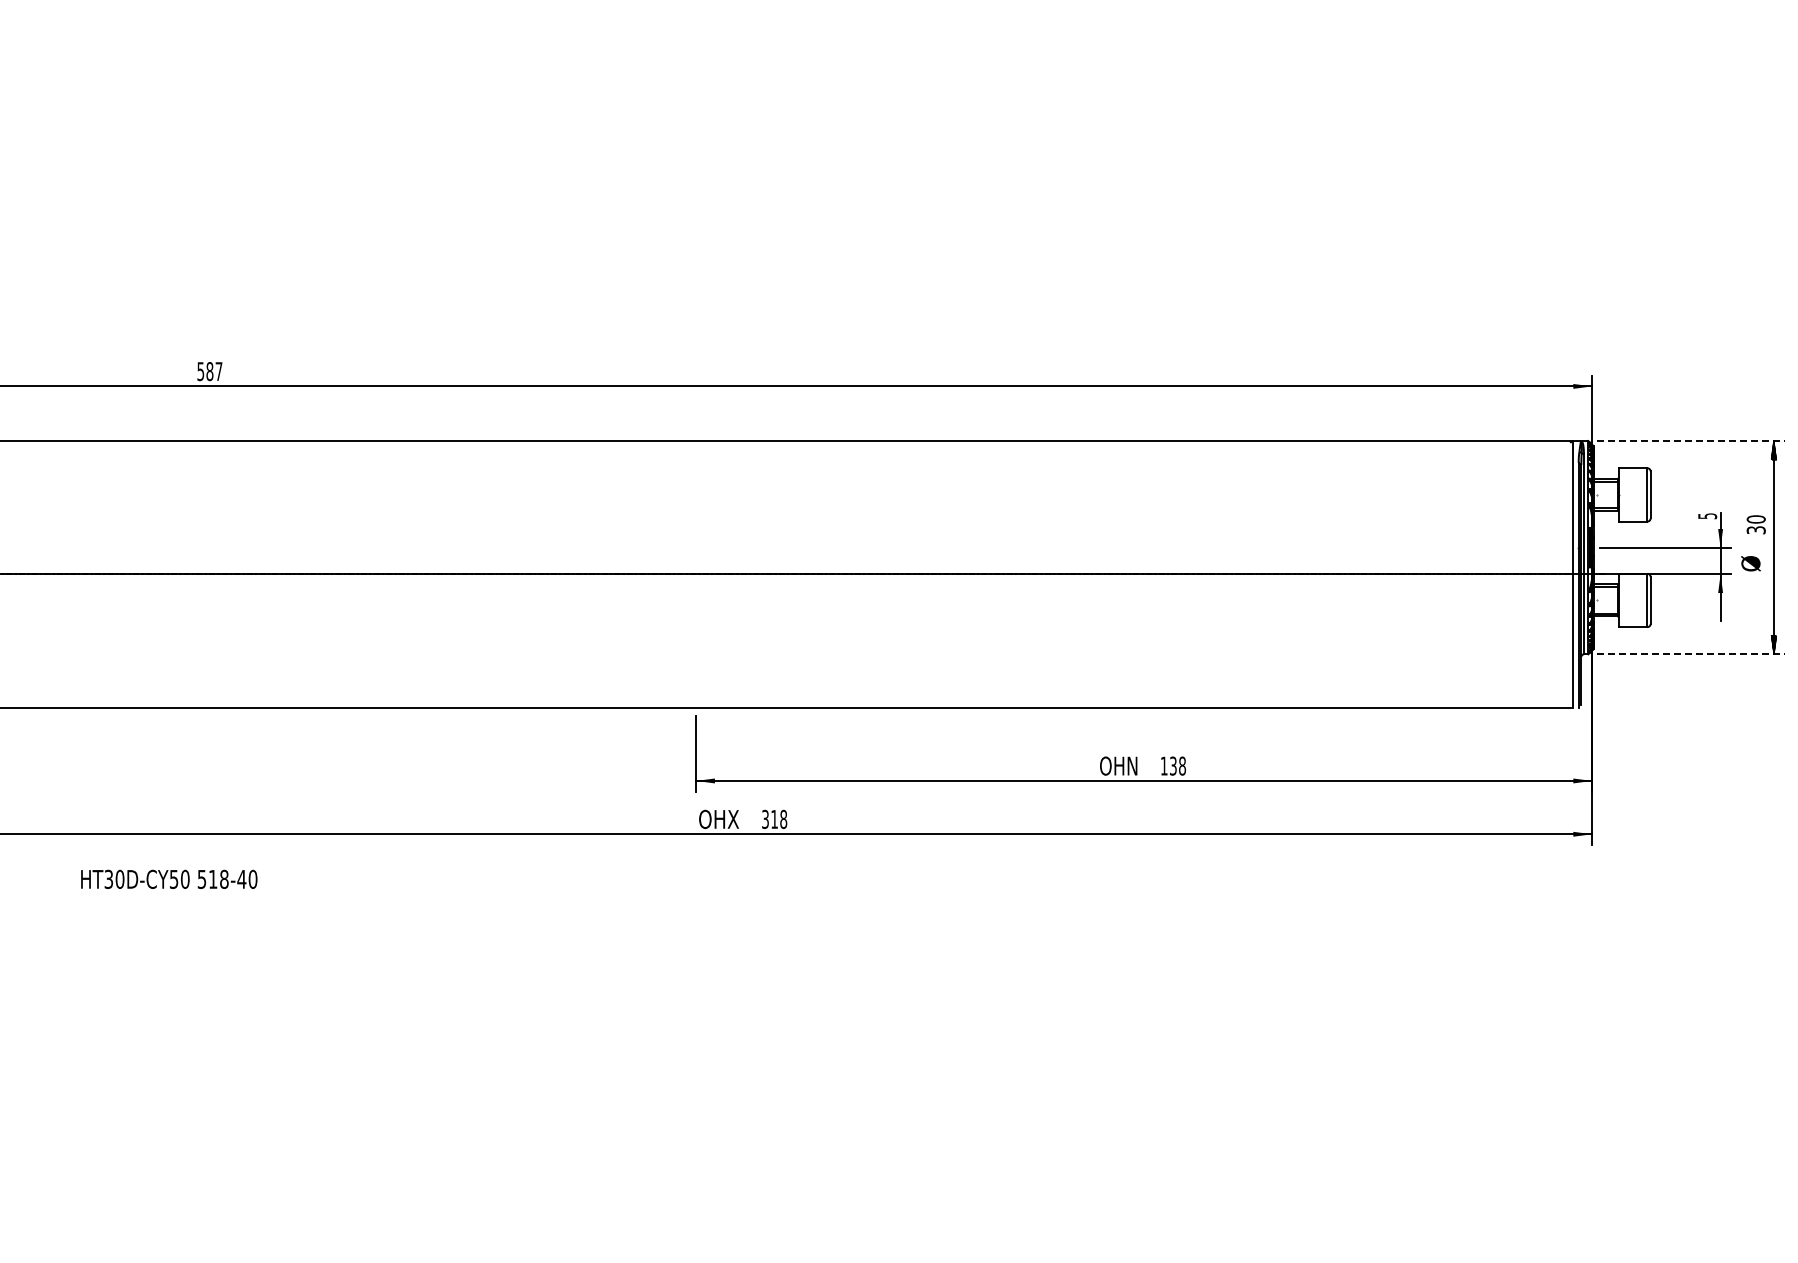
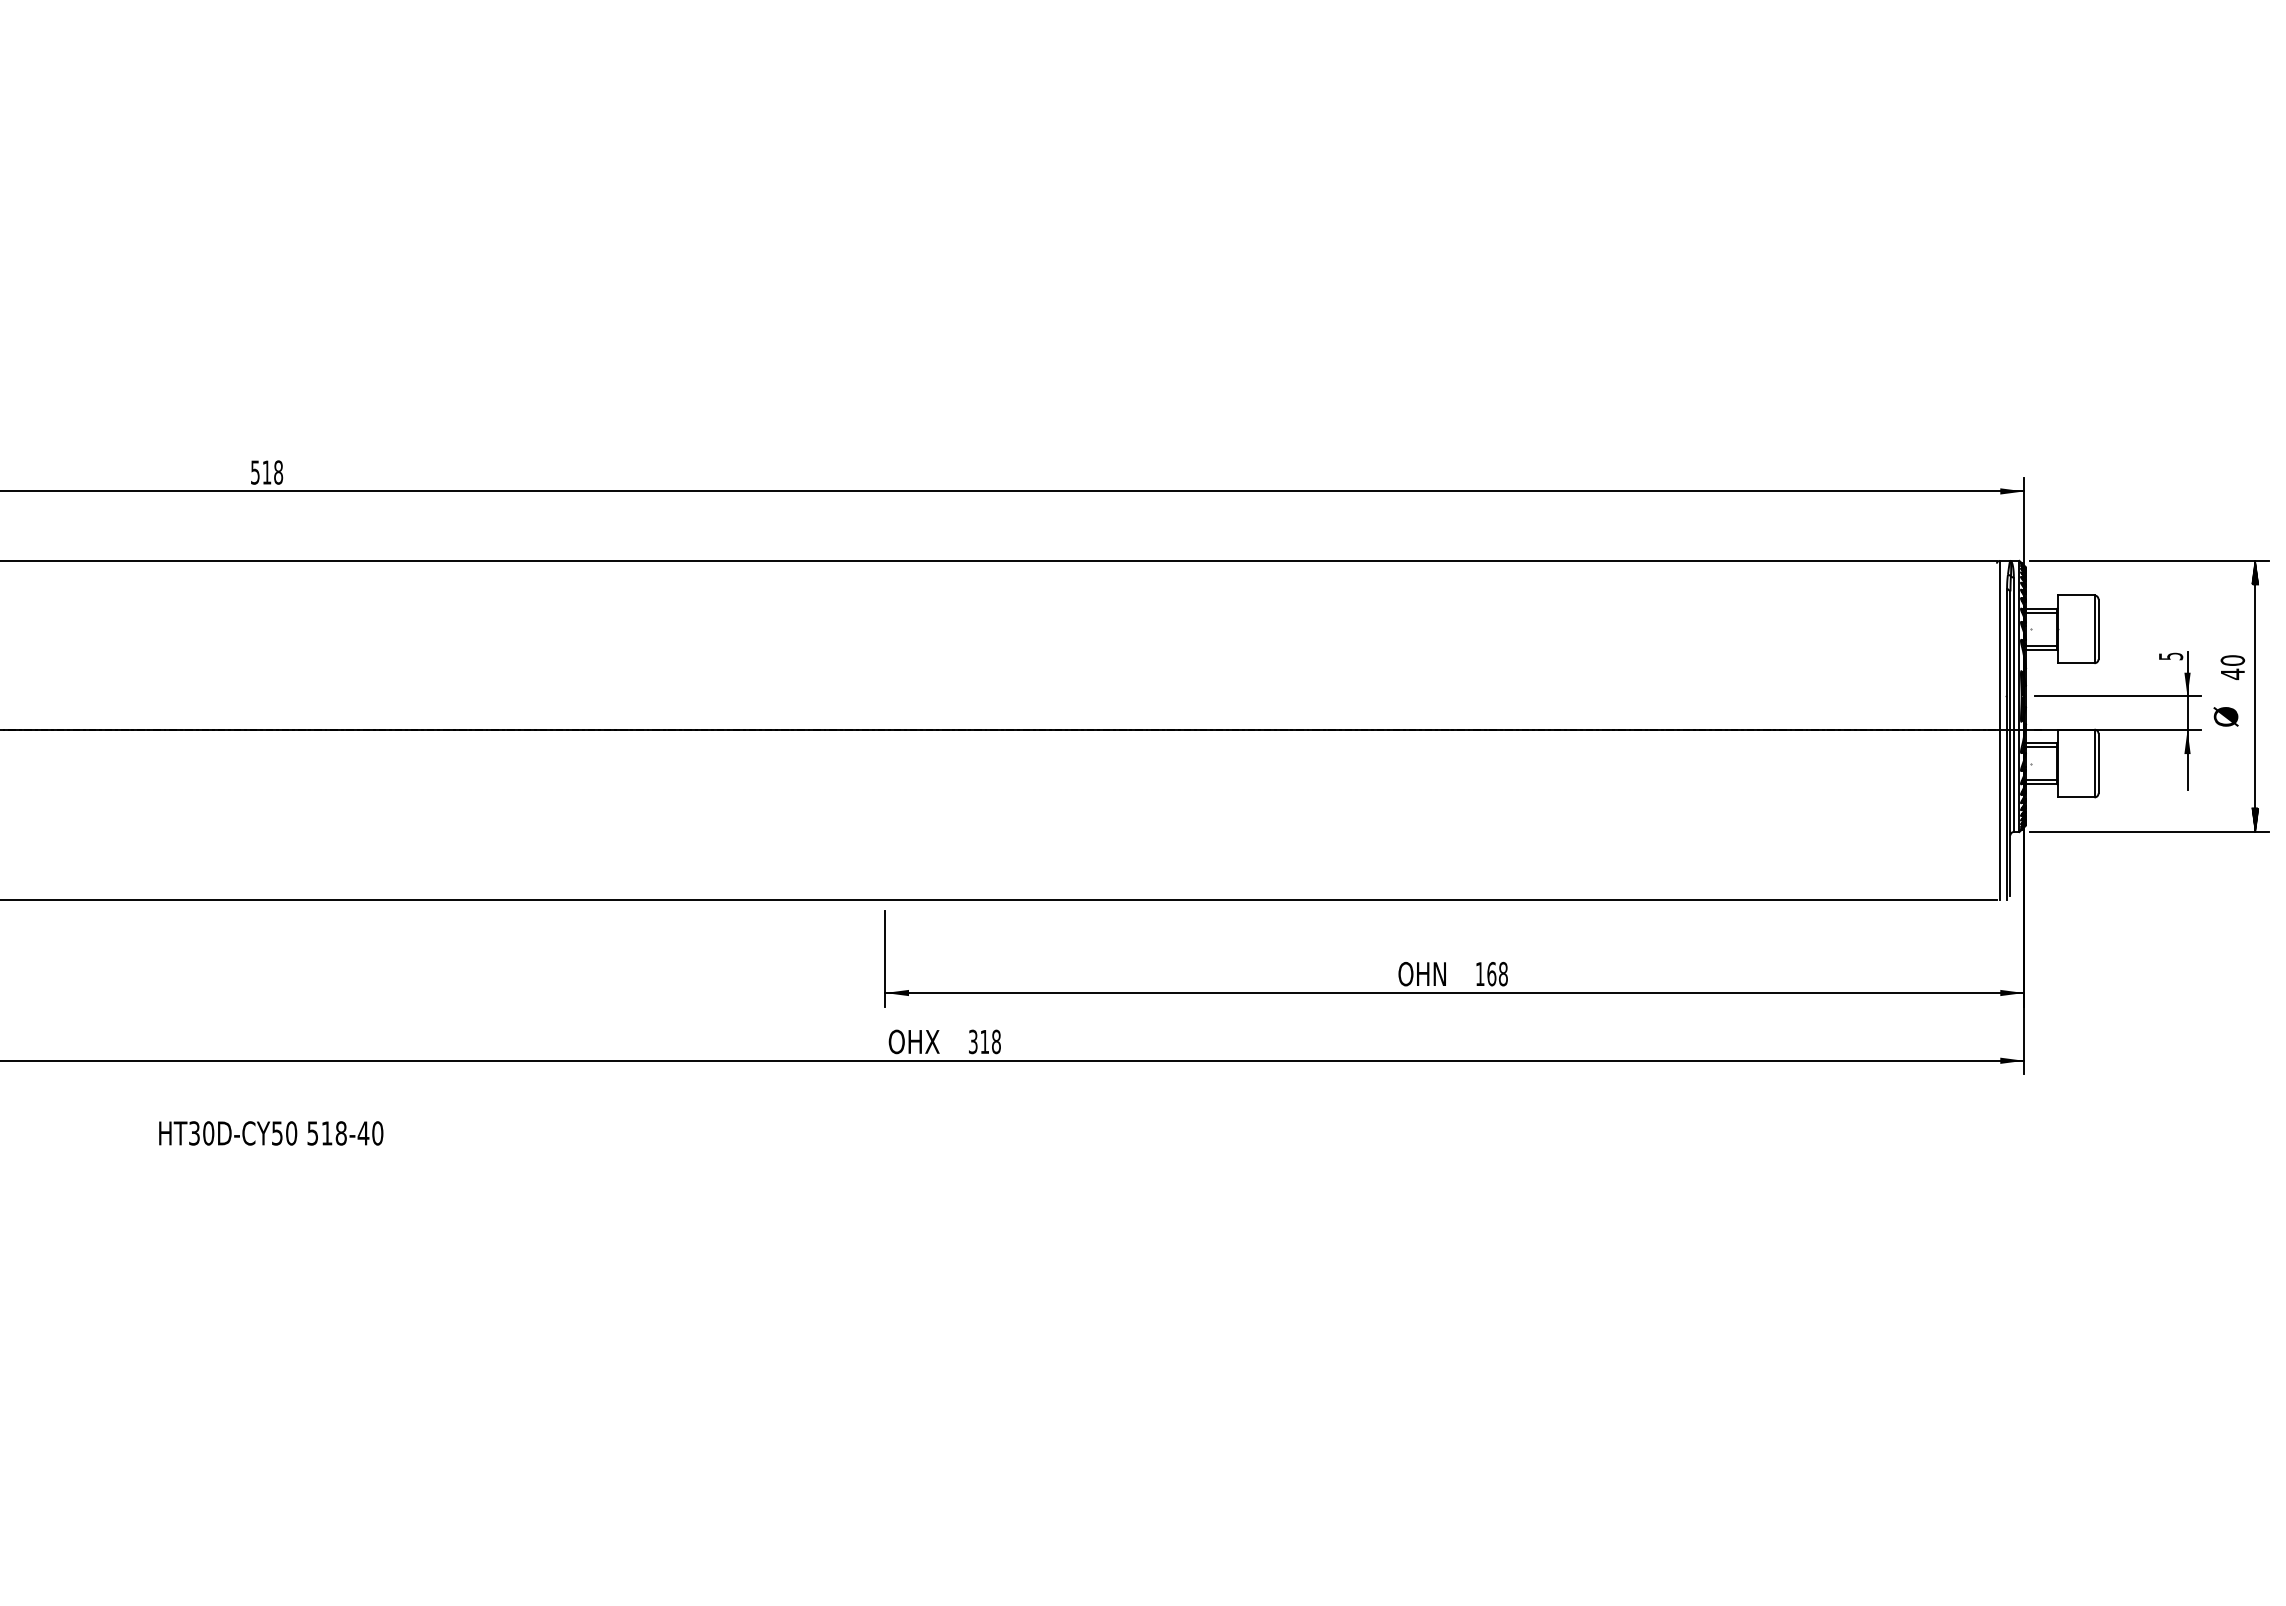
text: (214, 371) -> (272, 472), 587 -> 518
line: (1690, 441) -> (2149, 561), dashed -> solid
text: (1755, 529) -> (2231, 673), 30 -> 40
line: (1690, 654) -> (2149, 832), dashed -> solid
text: (1172, 765) -> (1490, 973), 138 -> 168
text: (169, 878) -> (271, 1132), moved

